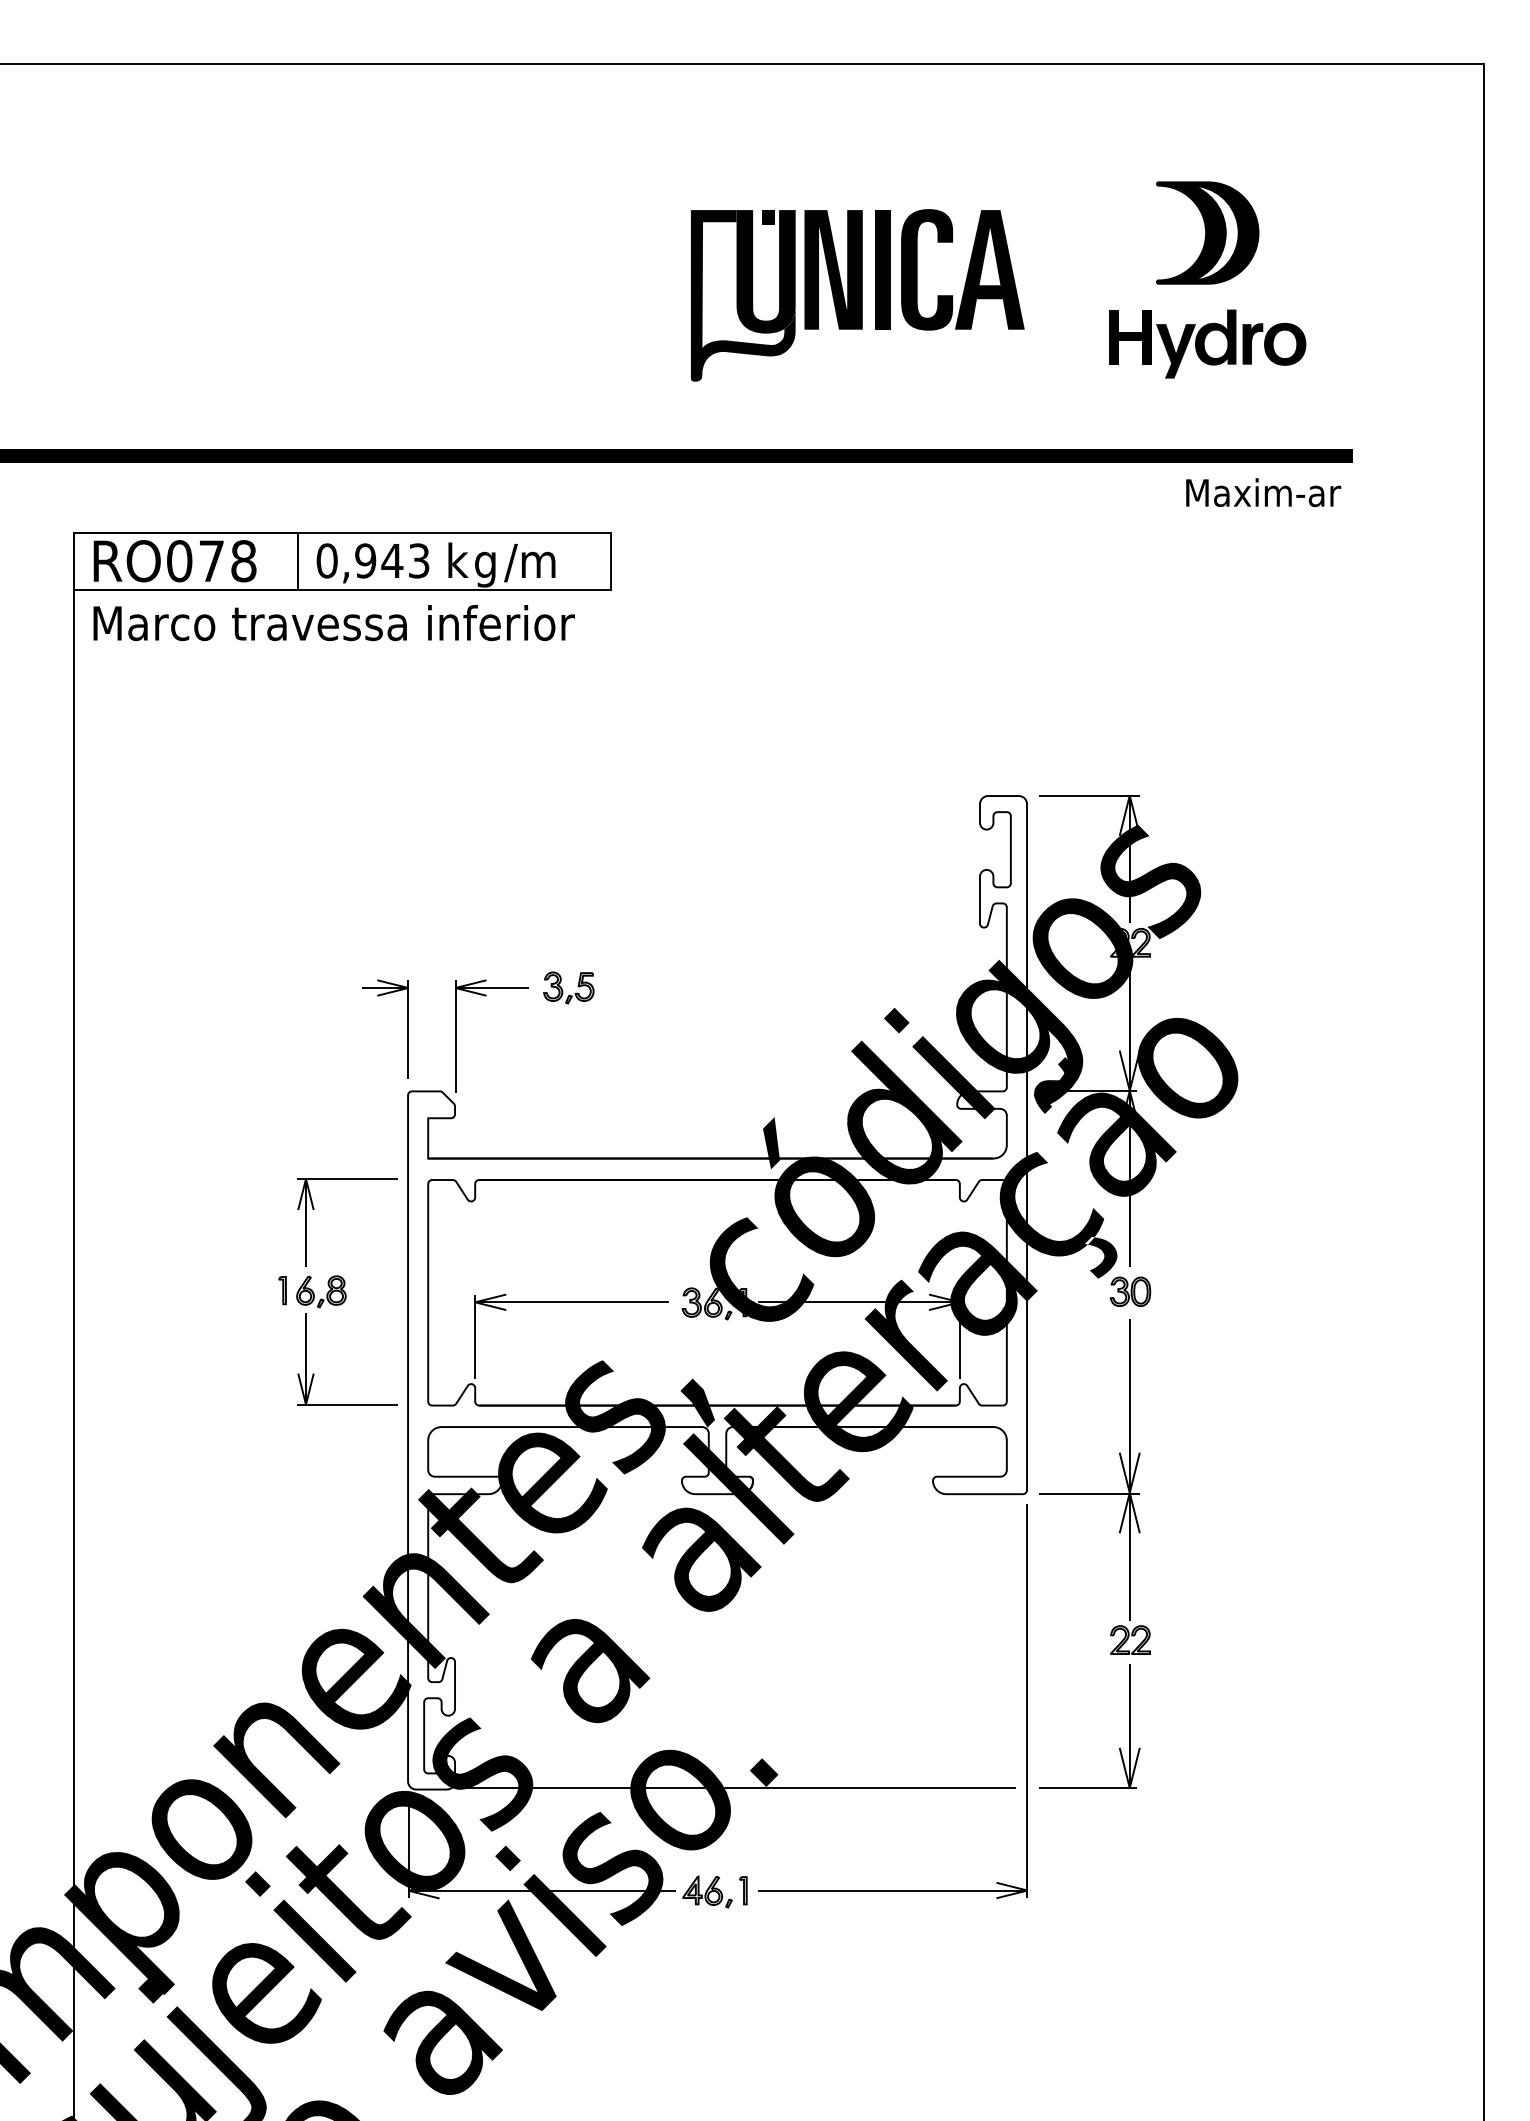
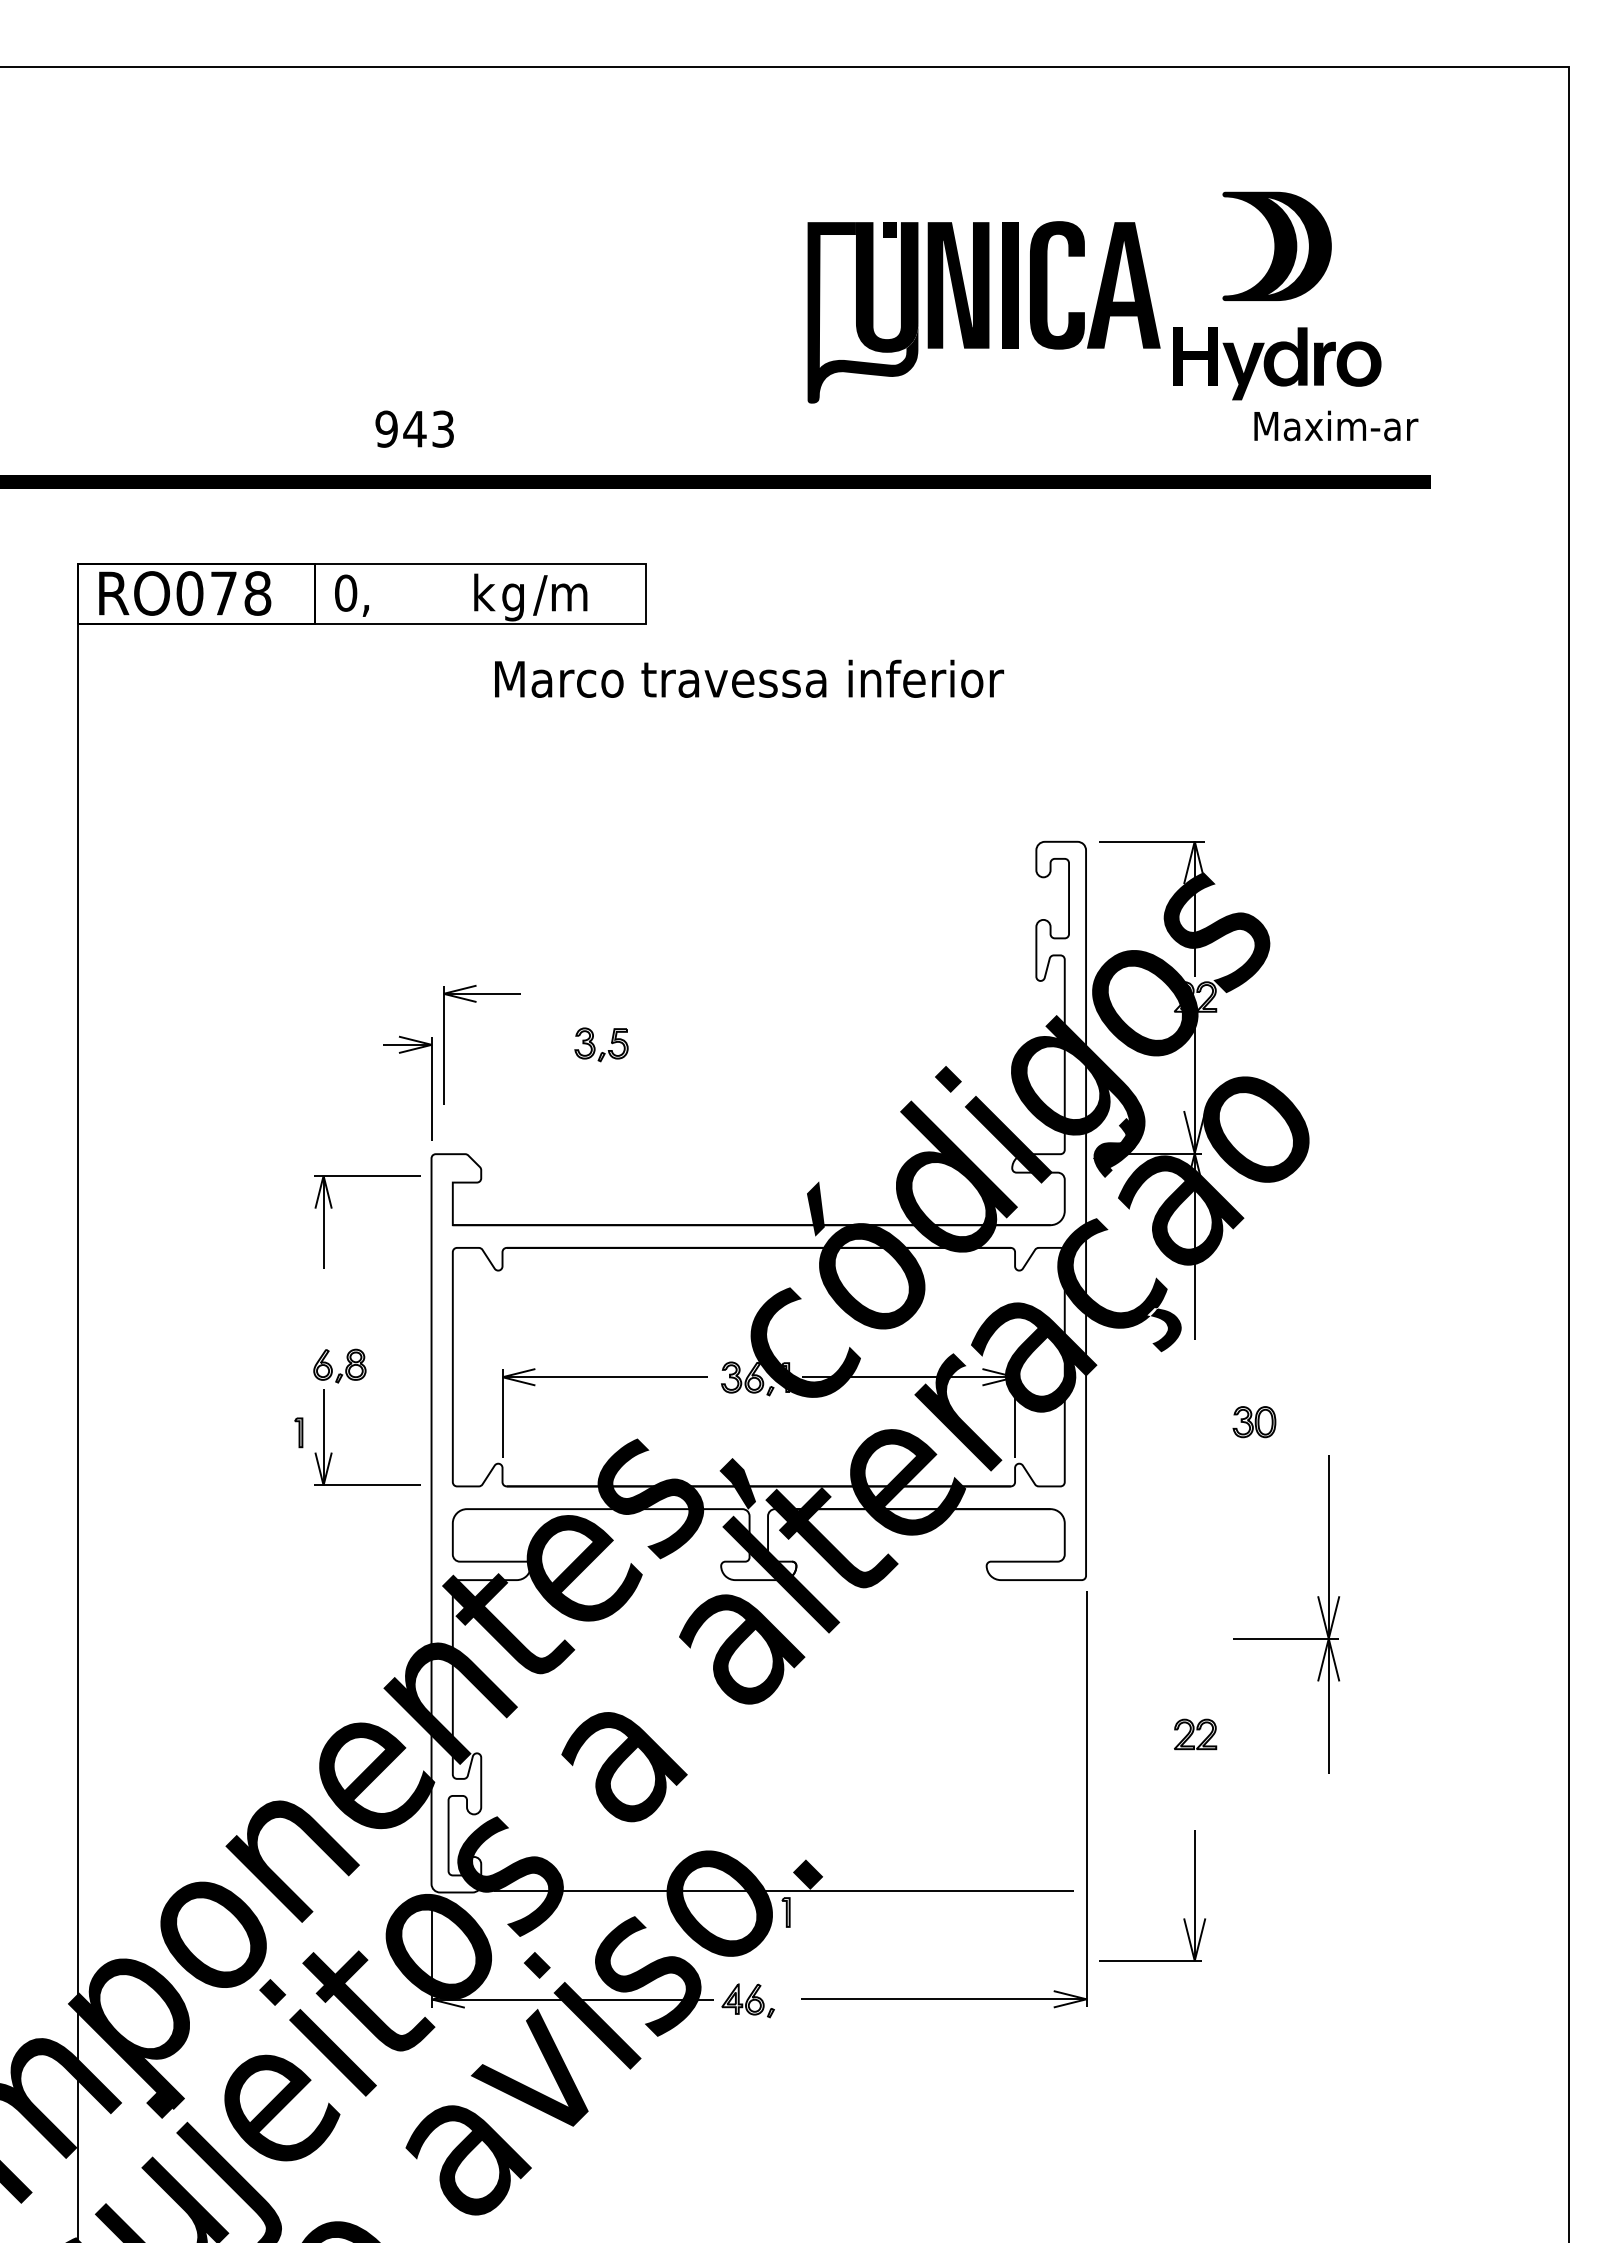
part: (857, 295) -> (983, 312), moved
text: (1263, 492) -> (1336, 425), moved
text: (391, 560) -> (414, 428), moved
text: (334, 622) -> (749, 678), moved
part: (456, 1035) -> (444, 1044), moved
part: (314, 1209) -> (332, 1208), moved
part: (282, 1290) -> (298, 1432), moved
part: (1130, 1292) -> (1254, 1422), moved
part: (1089, 1492) -> (1286, 1638), moved
part: (1119, 1747) -> (1183, 1918), moved
part: (742, 1890) -> (785, 1912), moved

